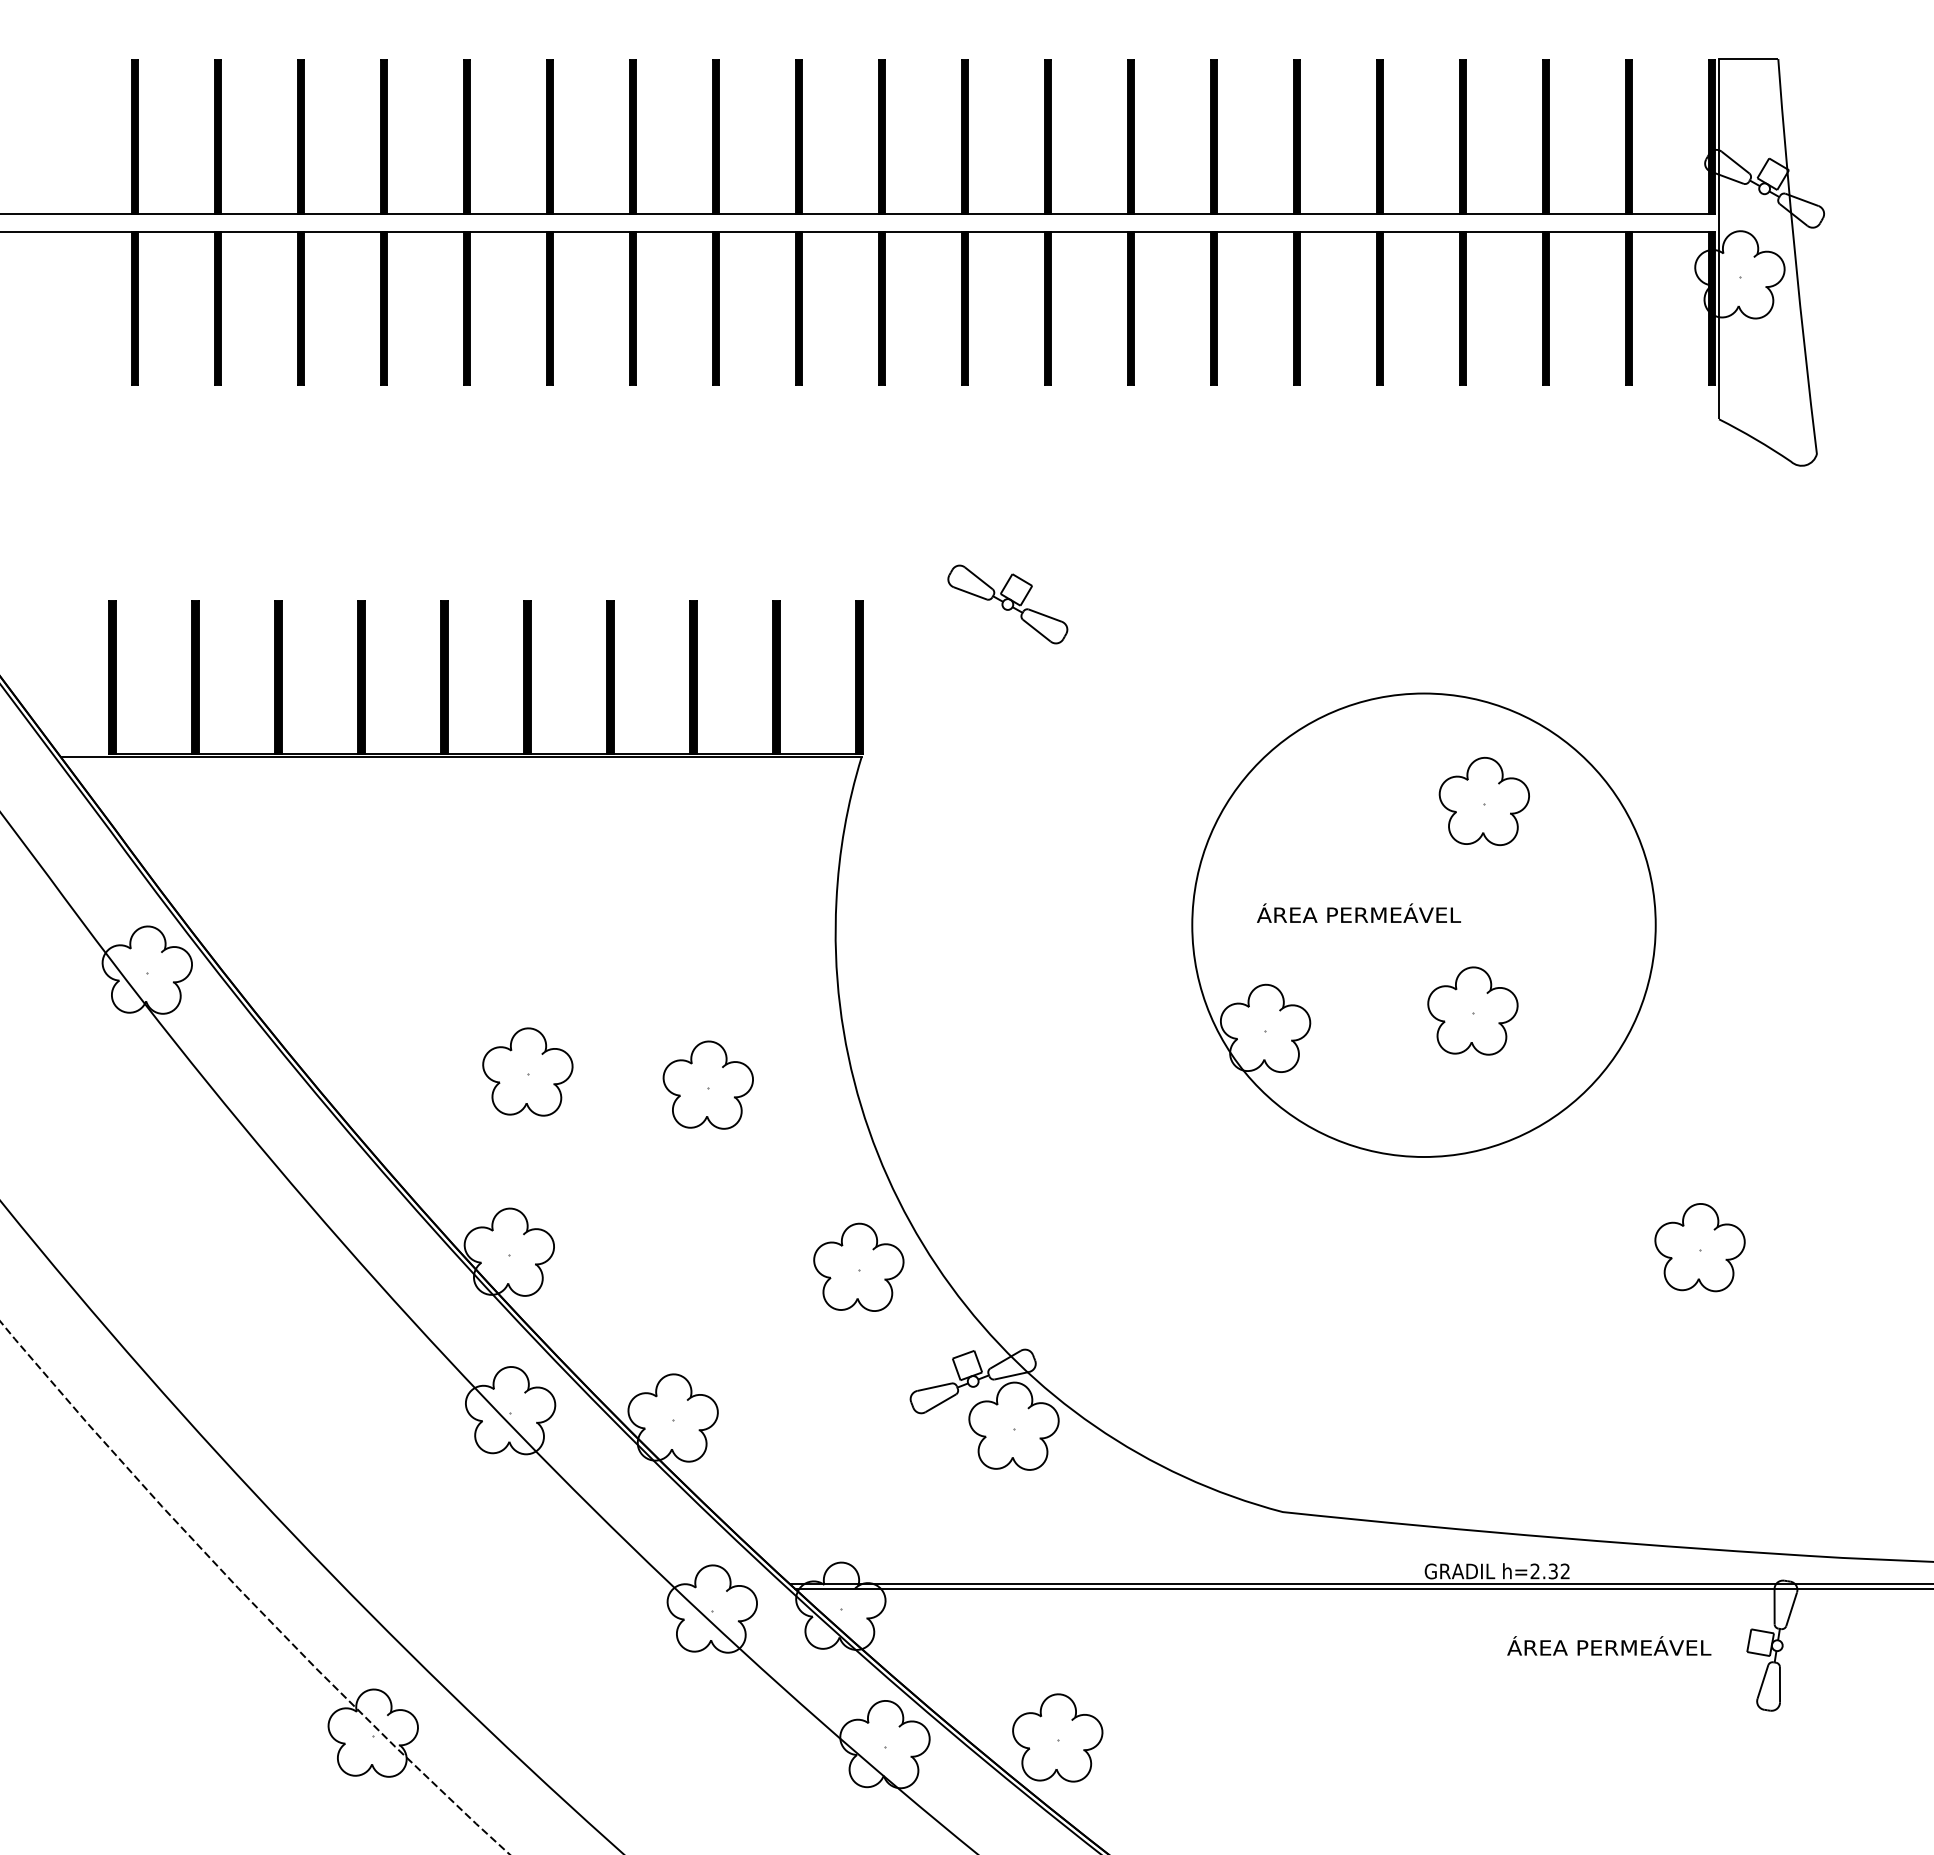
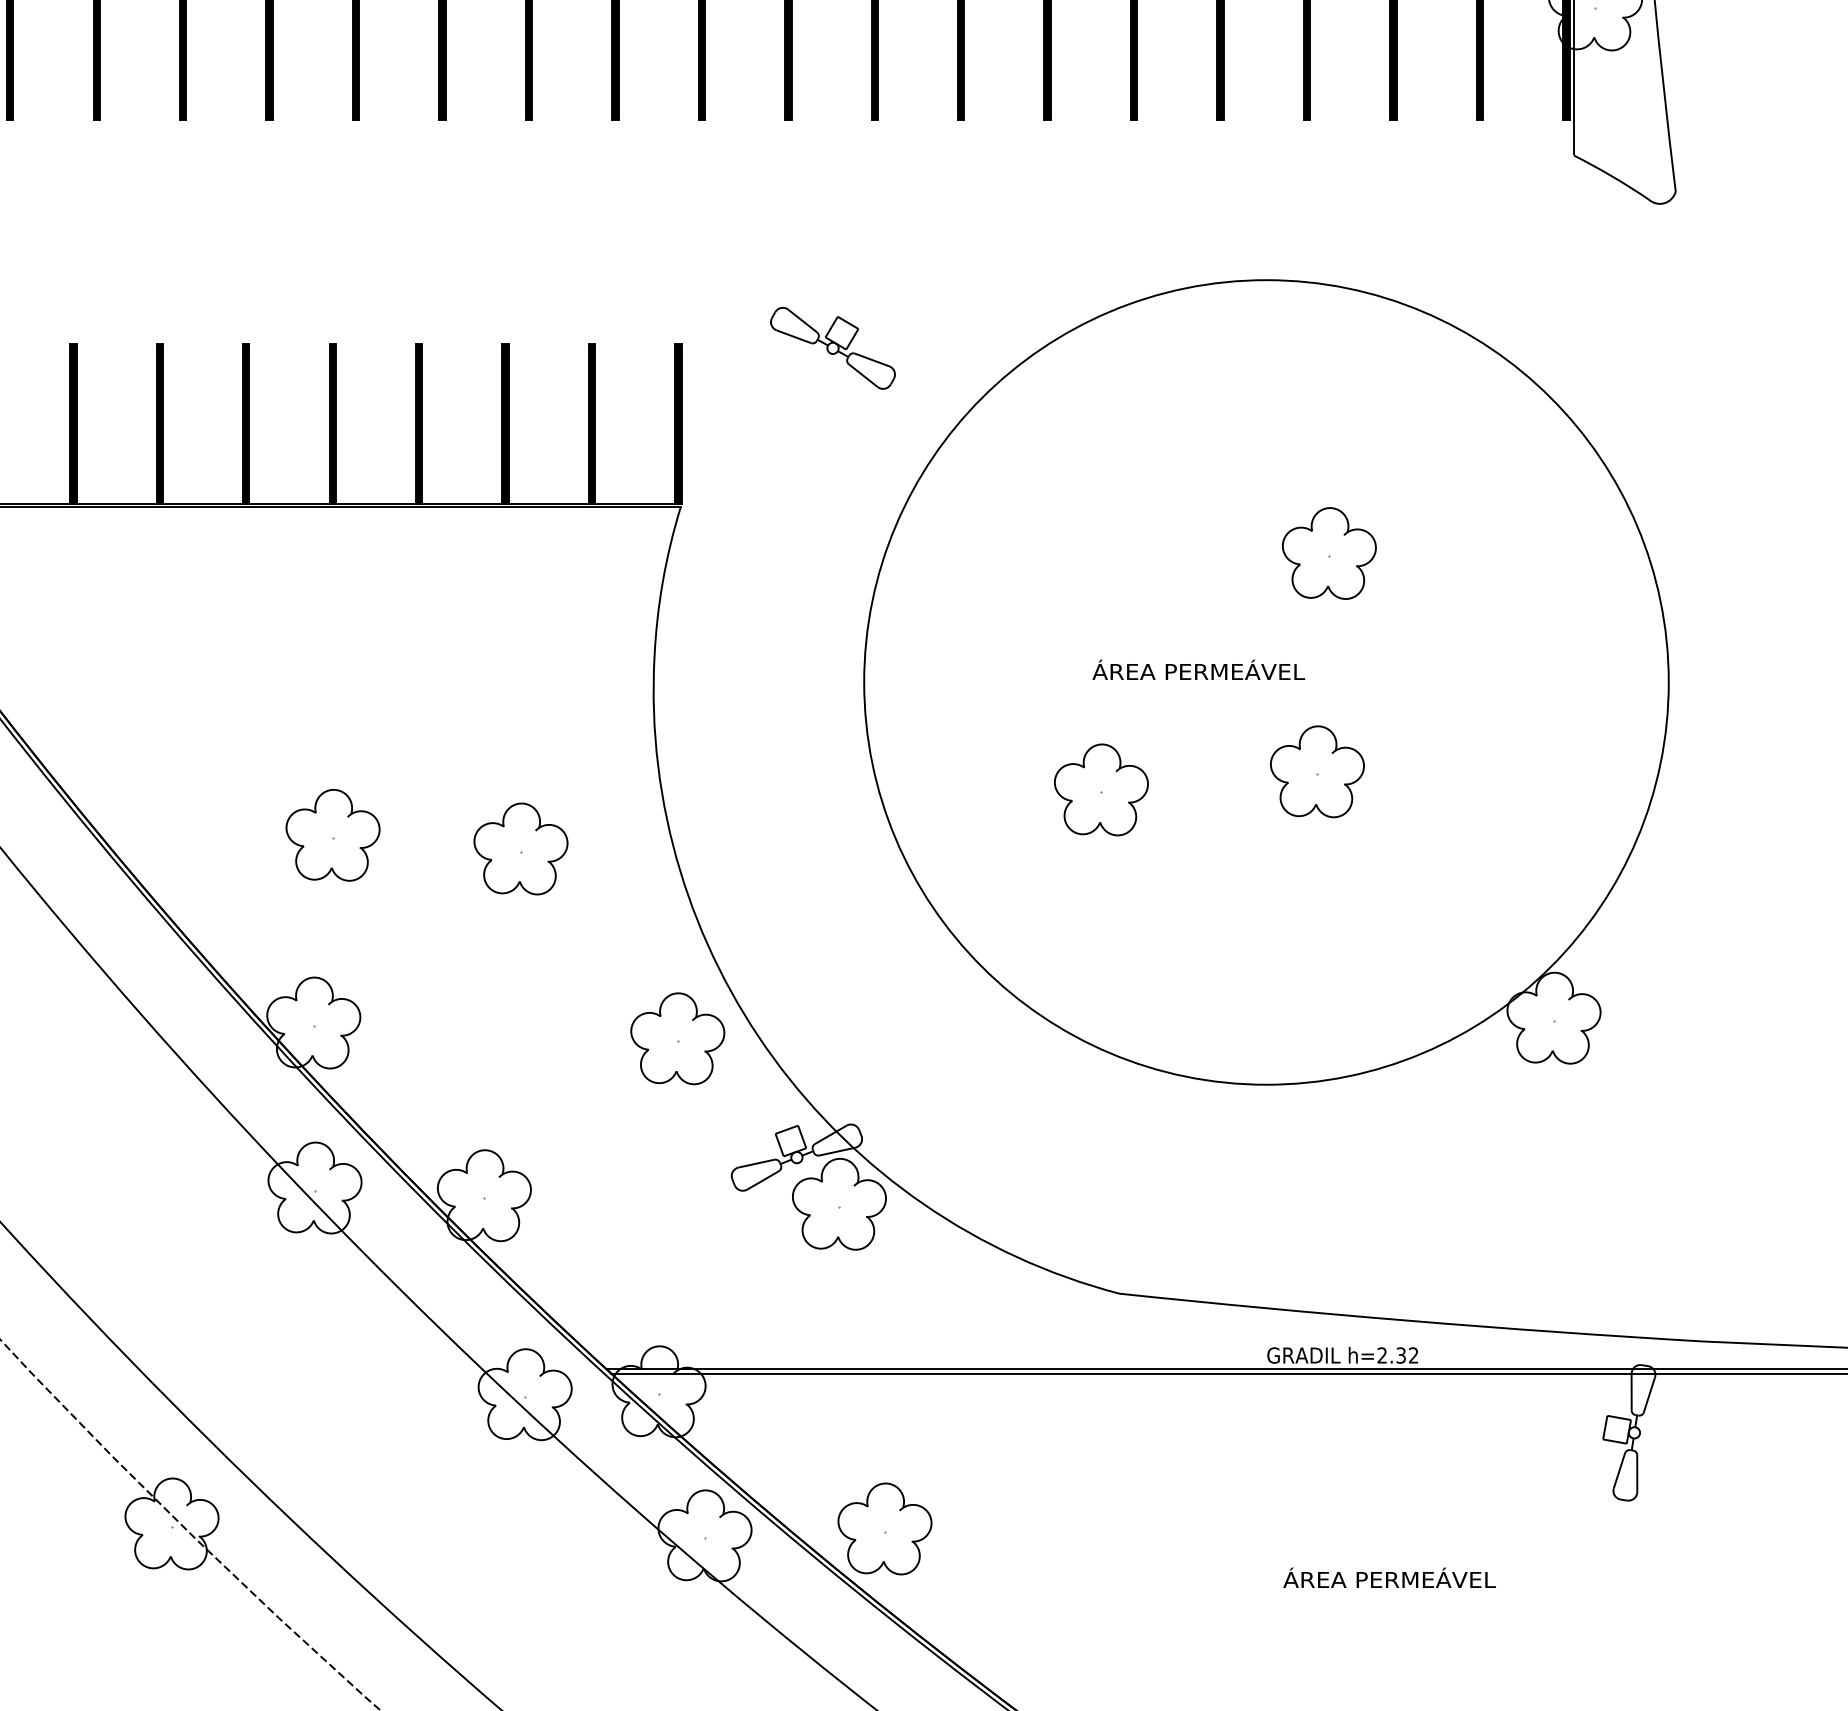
circle: (1423, 925) -> (1265, 682), size x1.67
text: (1609, 1645) -> (1389, 1577), moved

